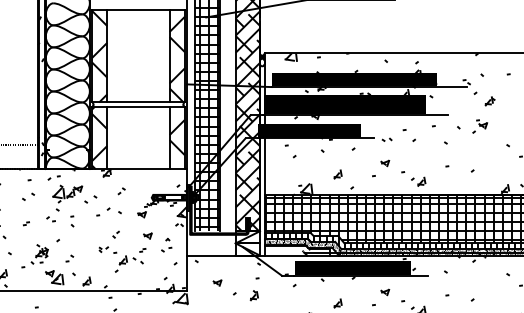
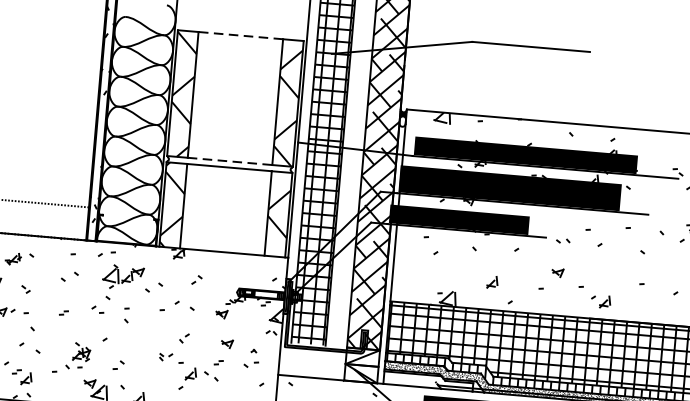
line: (137, 9) -> (239, 35), solid -> dashed
line: (138, 102) -> (230, 161), solid -> dashed

